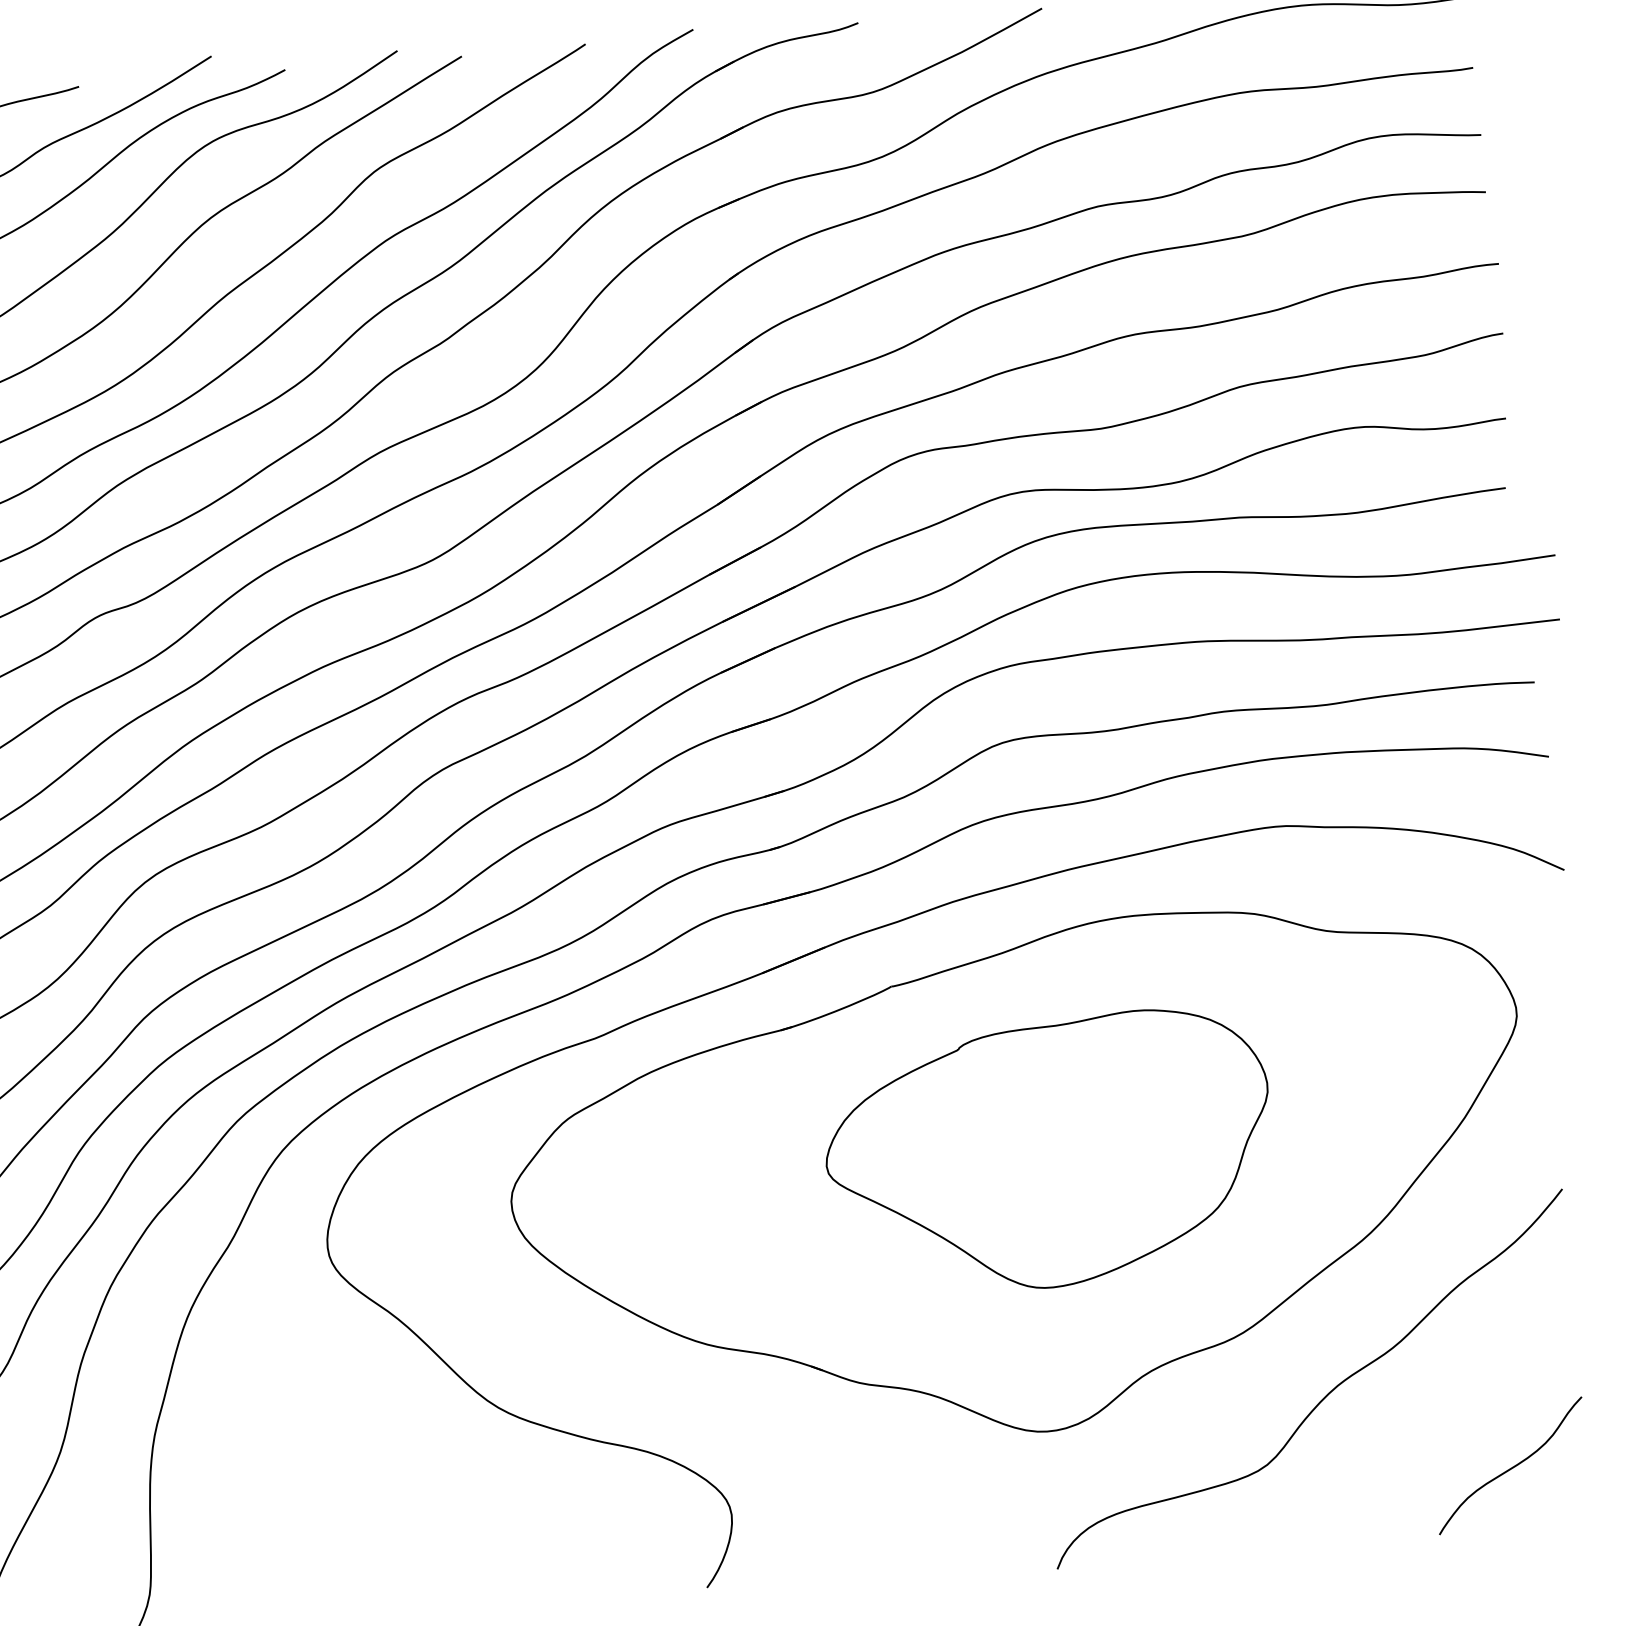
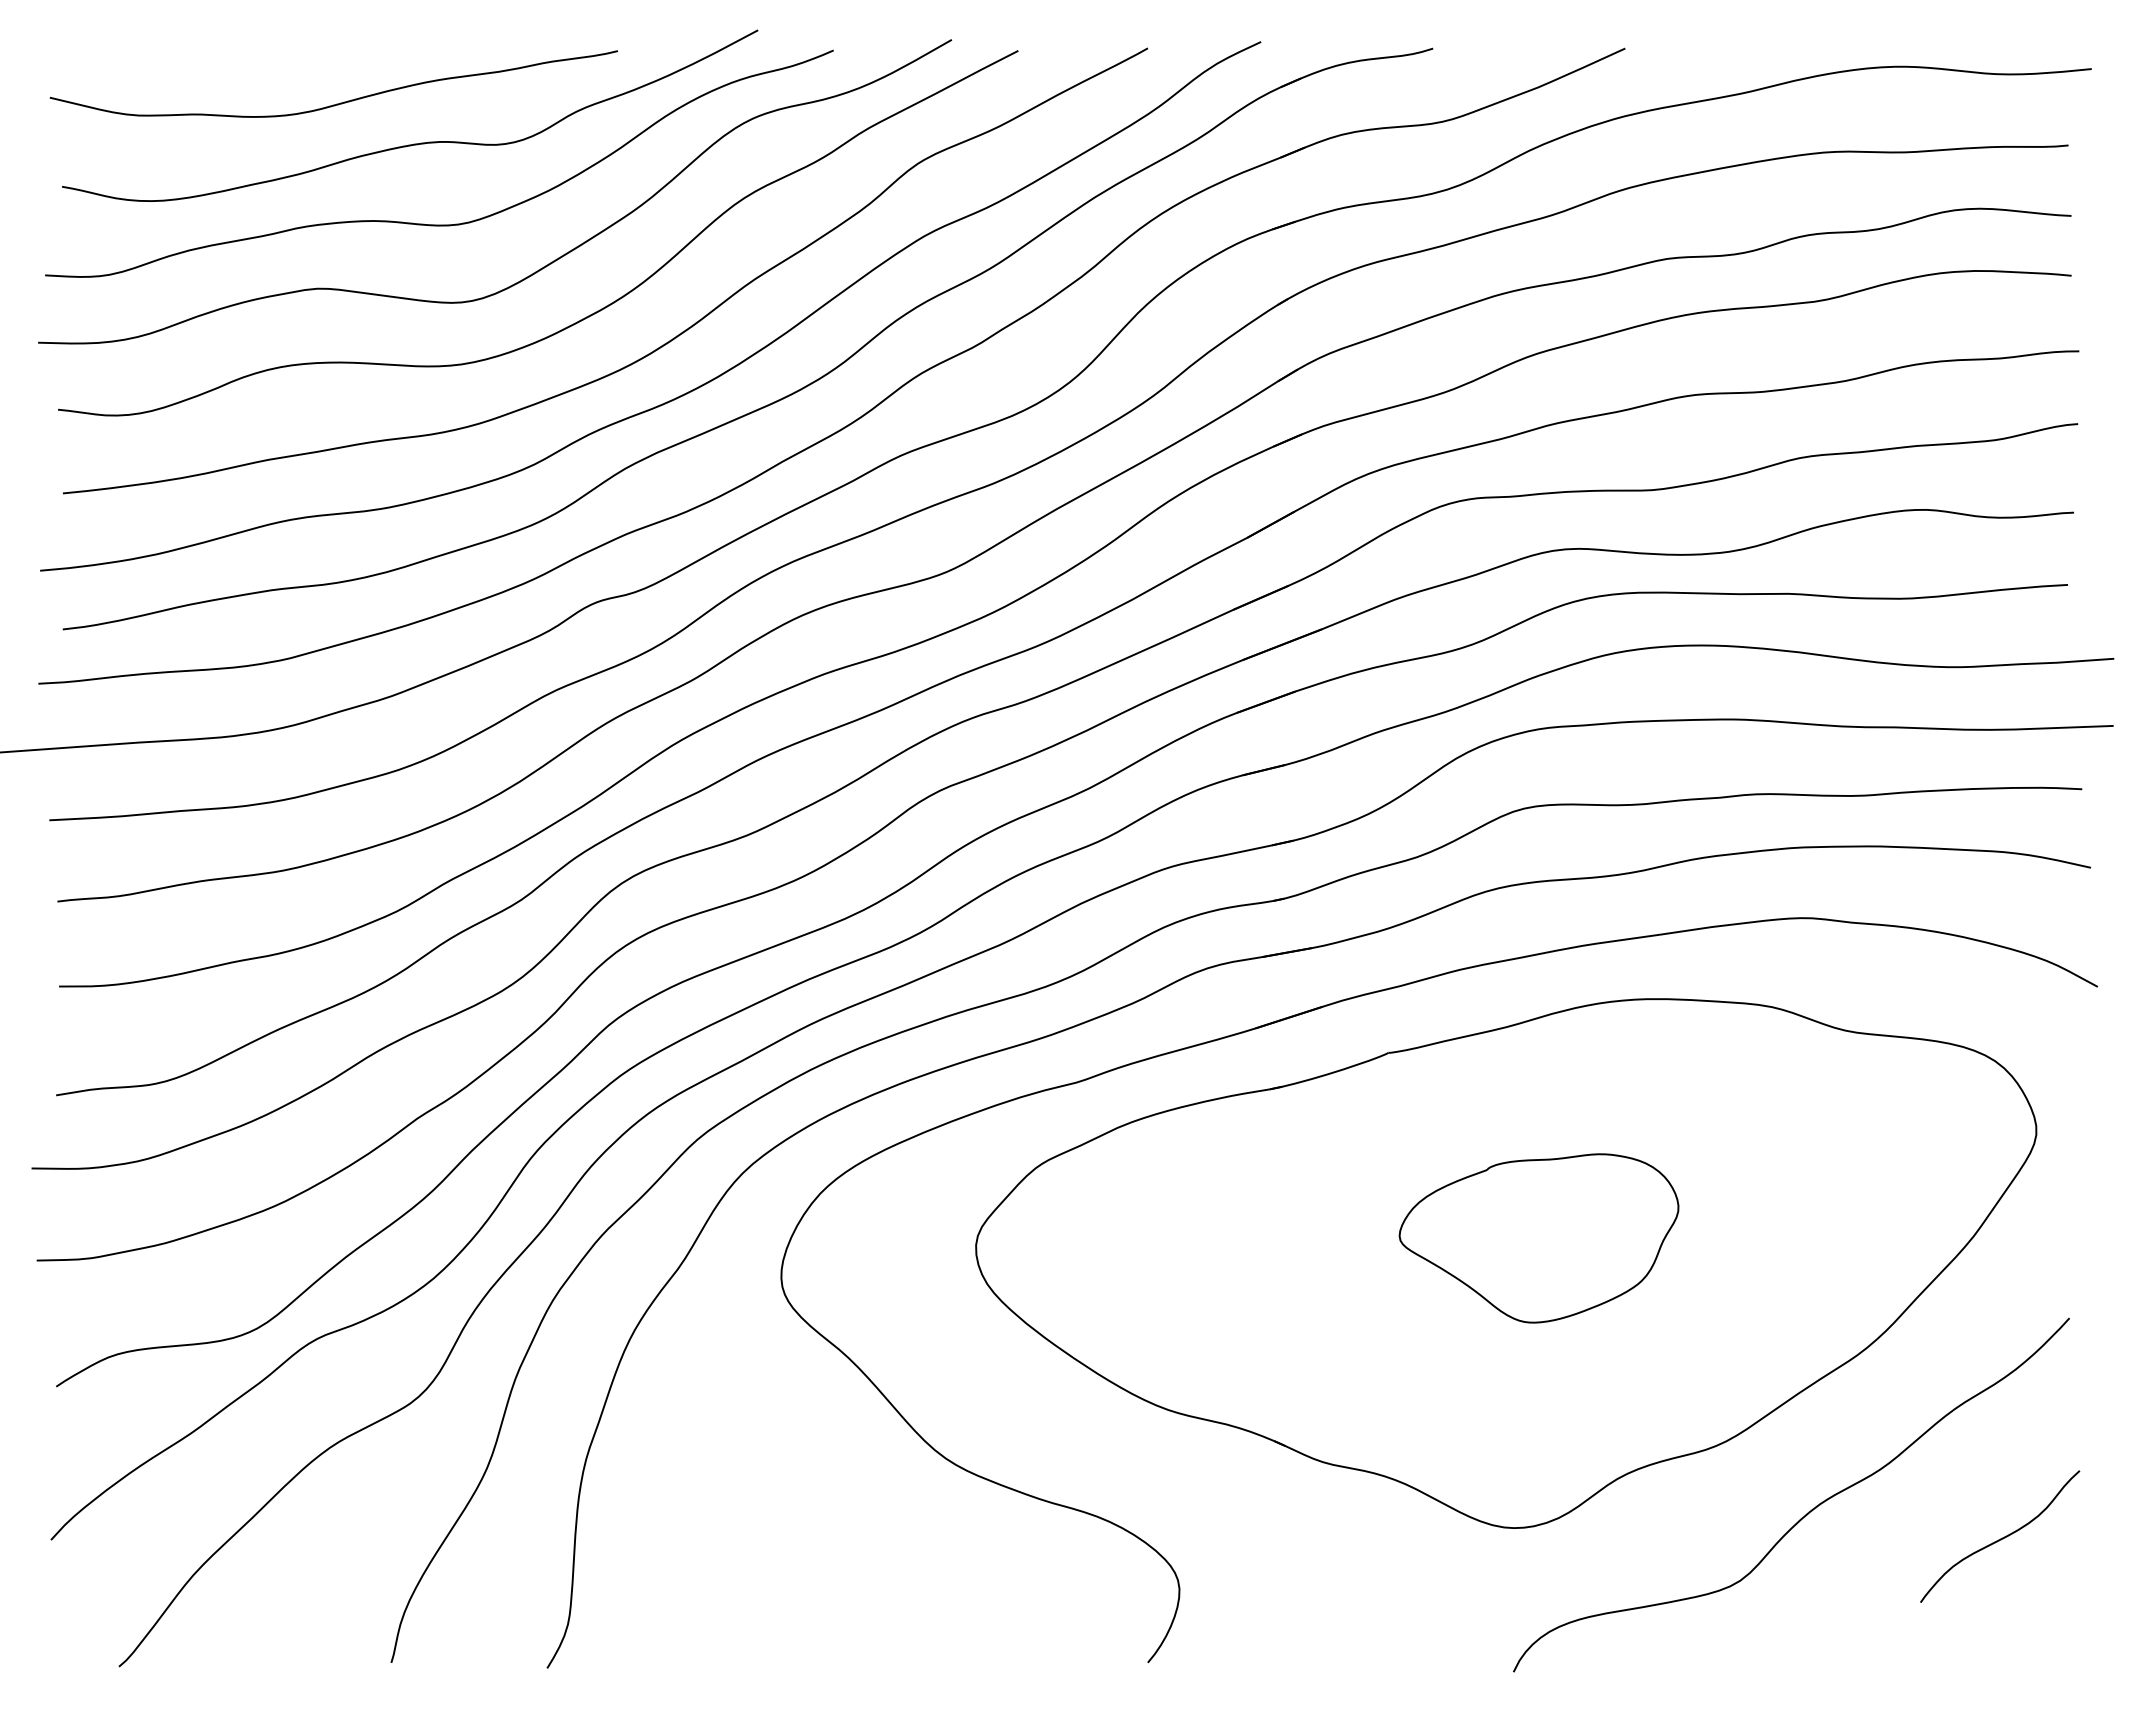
part: (1048, 1152) -> (1538, 1238), size x0.6
curve: (1511, 1467) -> (2000, 1538), moved

